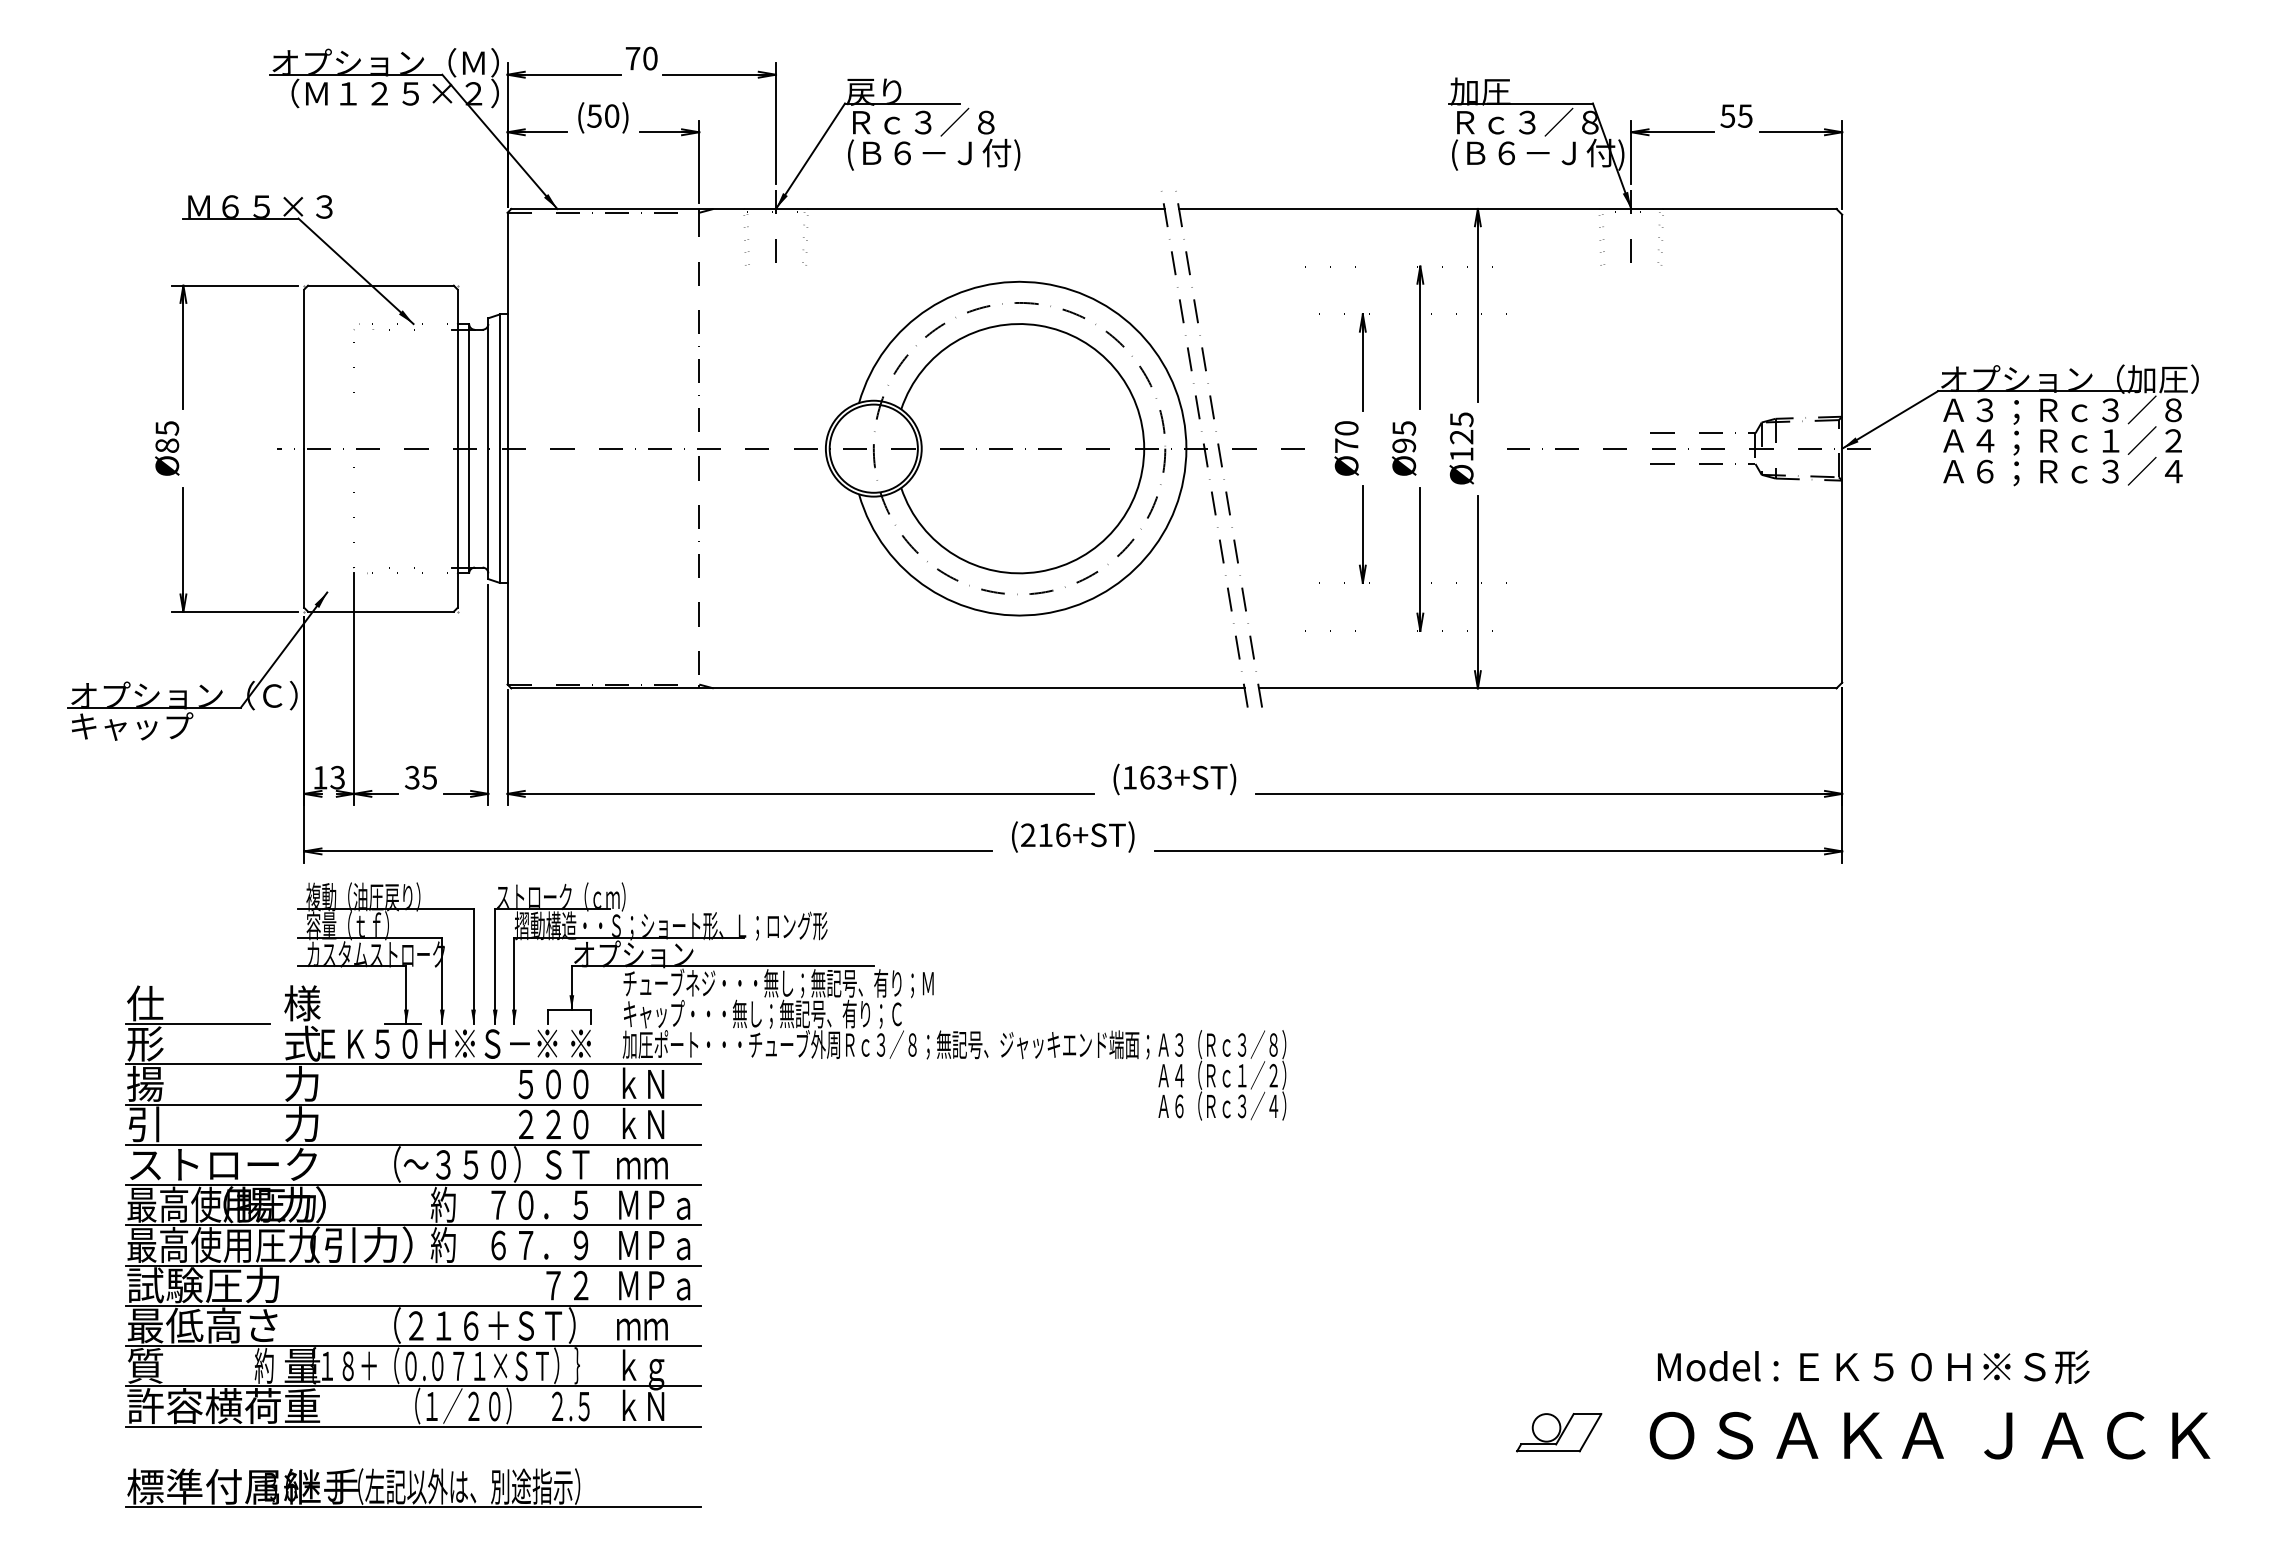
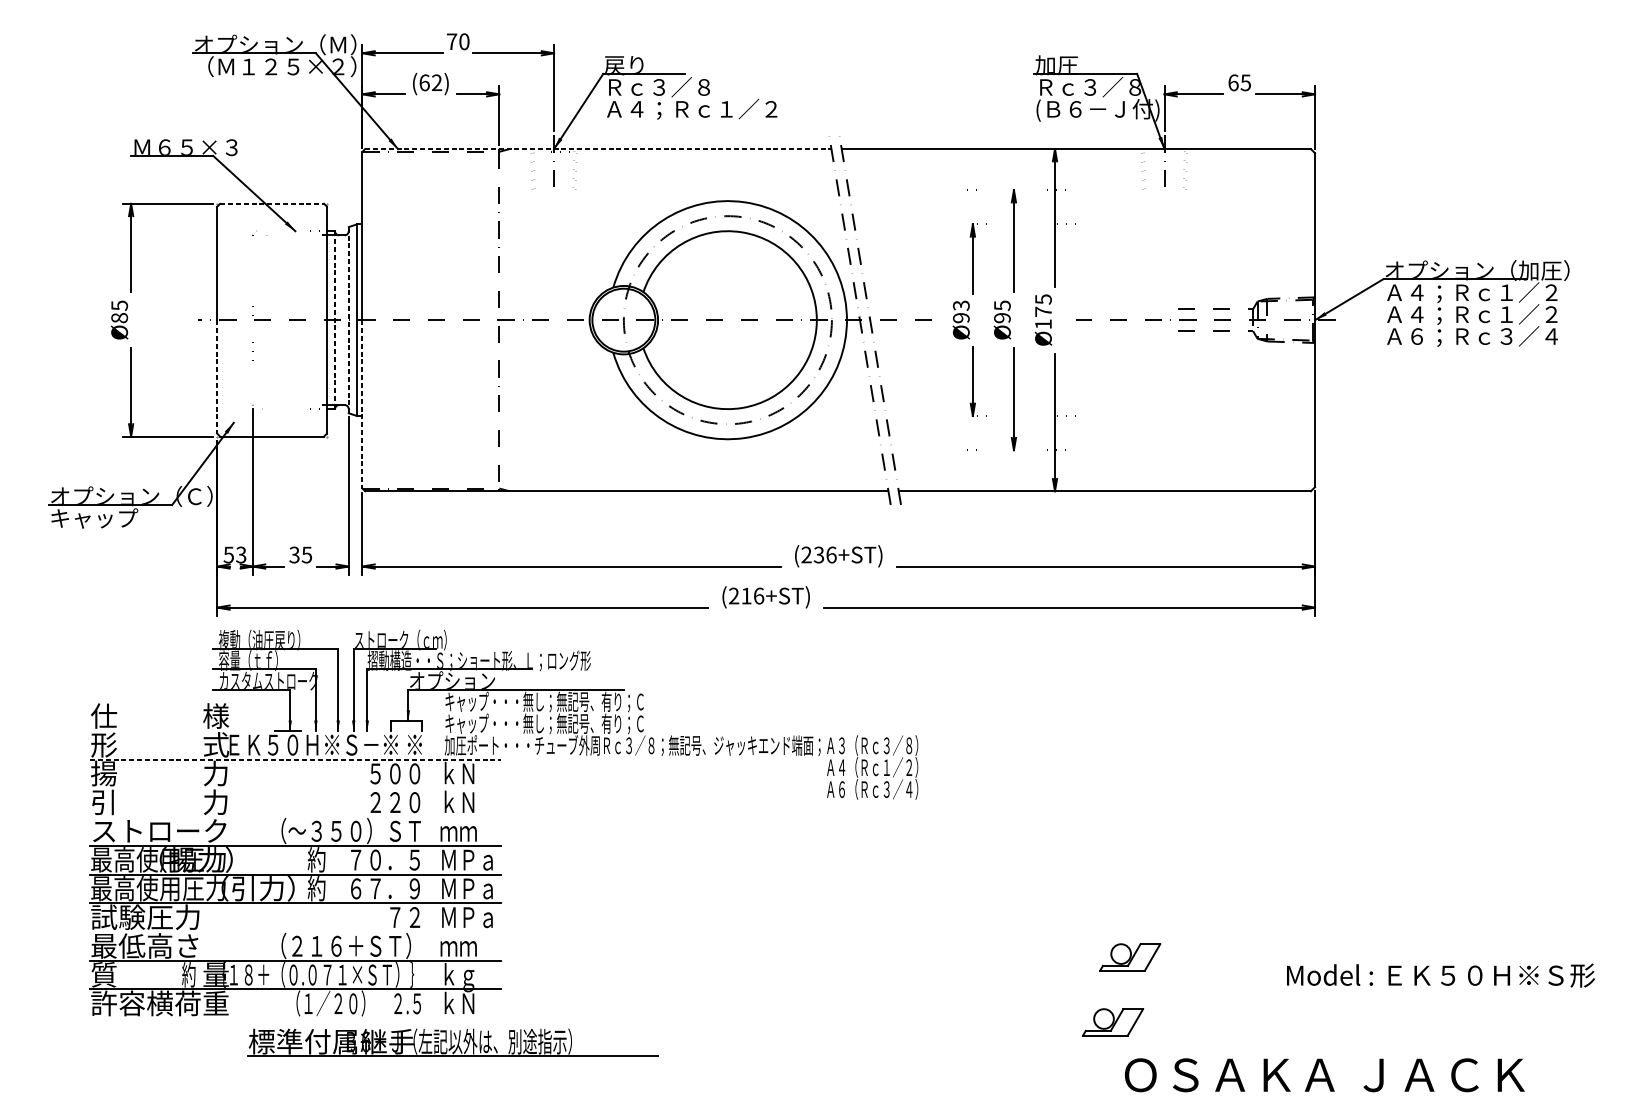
text: (603, 115) -> (430, 82), (50) -> (62)
text: (1727, 115) -> (1233, 82), 55 -> 65
text: (968, 154) -> (691, 110), (Ｂ６－Ｊ付) -> Ａ４；Ｒｃ１／２
line: (838, 208) -> (598, 148), solid -> dashed
line: (380, 285) -> (271, 203), solid -> dashed
text: (2078, 410) -> (1483, 292), Ａ３；Ｒｃ３／８ -> Ａ４；Ｒｃ１／２
text: (1346, 436) -> (961, 311), Ø70 -> Ø93
text: (1461, 436) -> (1043, 311), Ø125 -> Ø175
line: (469, 448) -> (335, 320), solid -> dashed
line: (488, 448) -> (348, 320), solid -> dashed
line: (304, 528) -> (217, 377), solid -> dashed
line: (507, 566) -> (362, 404), solid -> dashed
text: (319, 777) -> (228, 554), 13 -> 53
text: (1147, 777) -> (819, 554), (163+ST) -> (236+ST)
text: (778, 983) -> (555, 701), チューブネジ・・・無し；無記号、有り；Ｍ -> キャップ・・・無し；無記号、有り；Ｃ
line: (197, 1024) -> (141, 731), removed
line: (413, 1064) -> (295, 759), solid -> dashed
line: (413, 1104) -> (295, 788), removed
line: (413, 1144) -> (295, 816), removed
line: (413, 1305) -> (295, 931), removed
part: (1583, 1341) -> (1130, 957), added
text: (1873, 1366) -> (1440, 975), moved
line: (413, 1426) -> (295, 1018), removed
text: (1929, 1435) -> (1324, 1075), moved
part: (413, 1487) -> (453, 1042), moved

